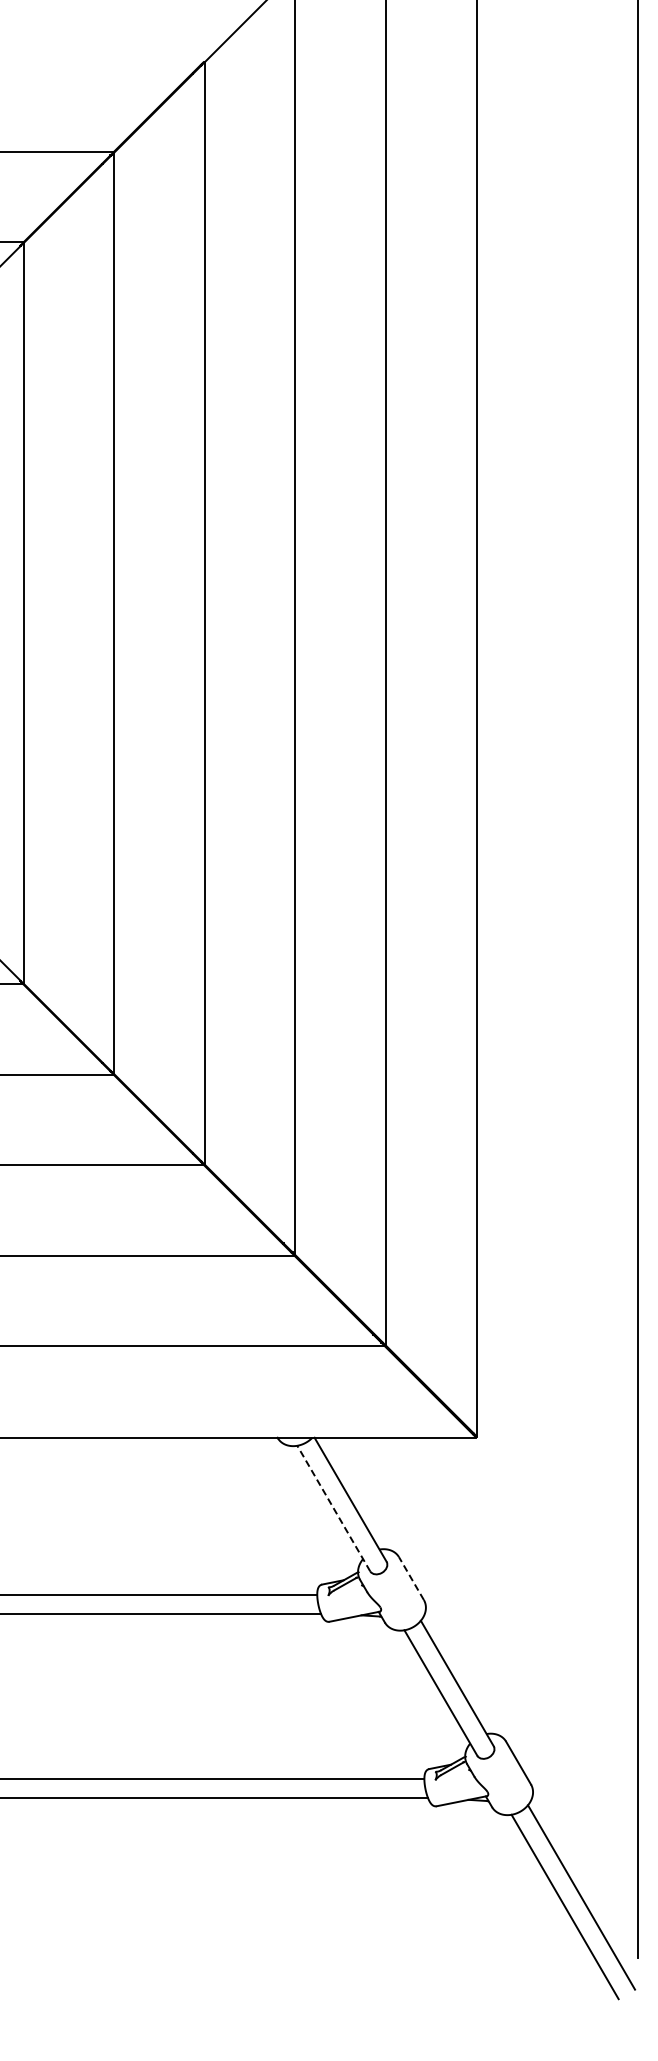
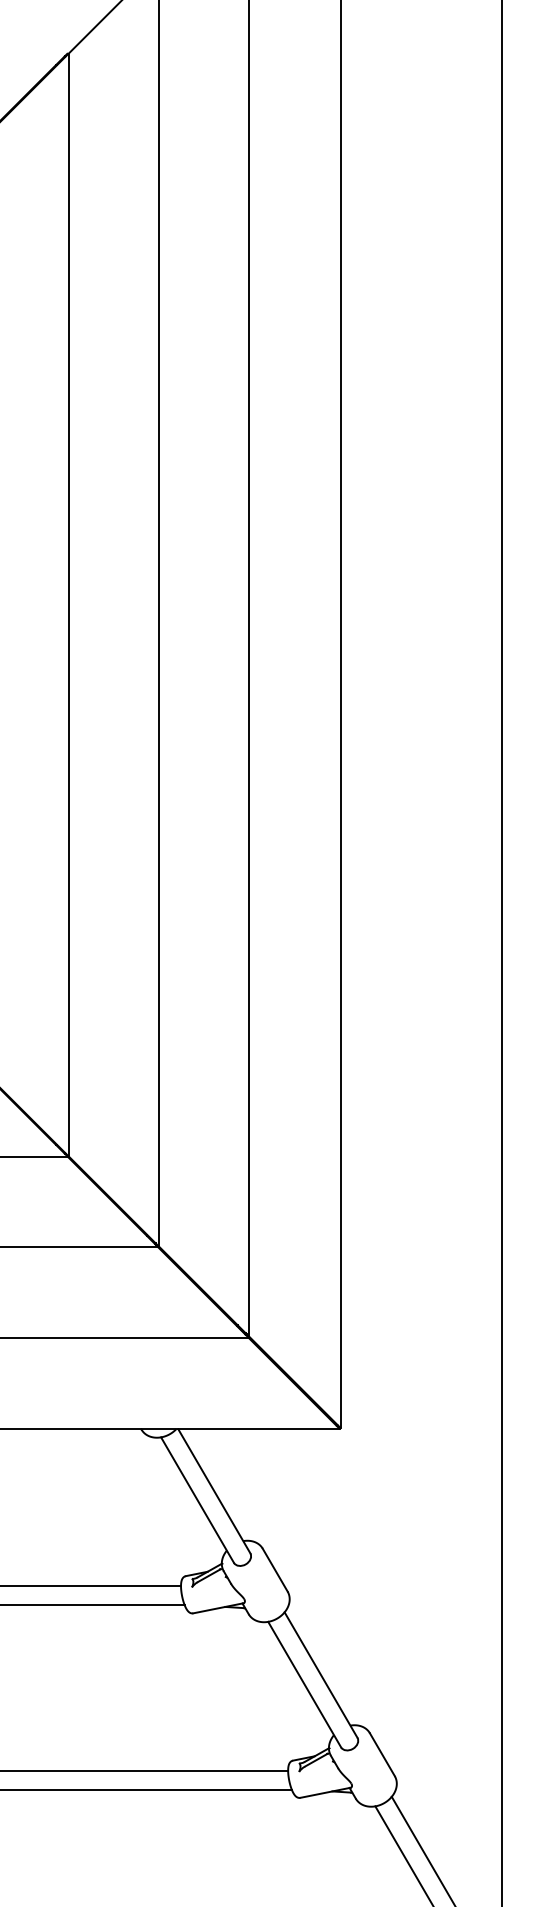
line: (333, 1508) -> (197, 1500), dashed -> solid
line: (411, 1578) -> (275, 1570), dashed -> solid

